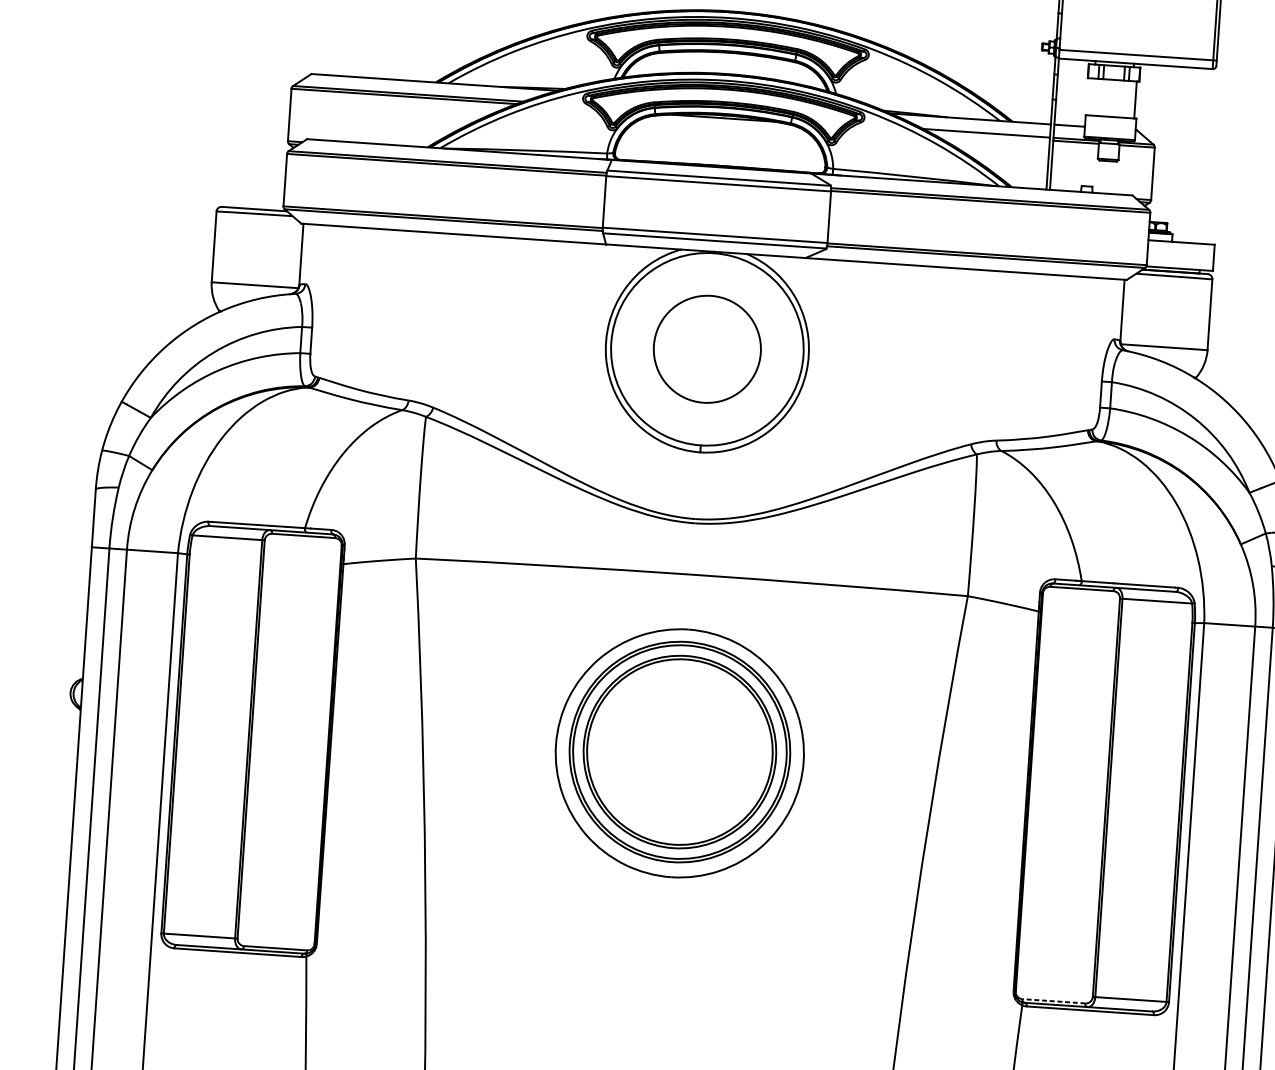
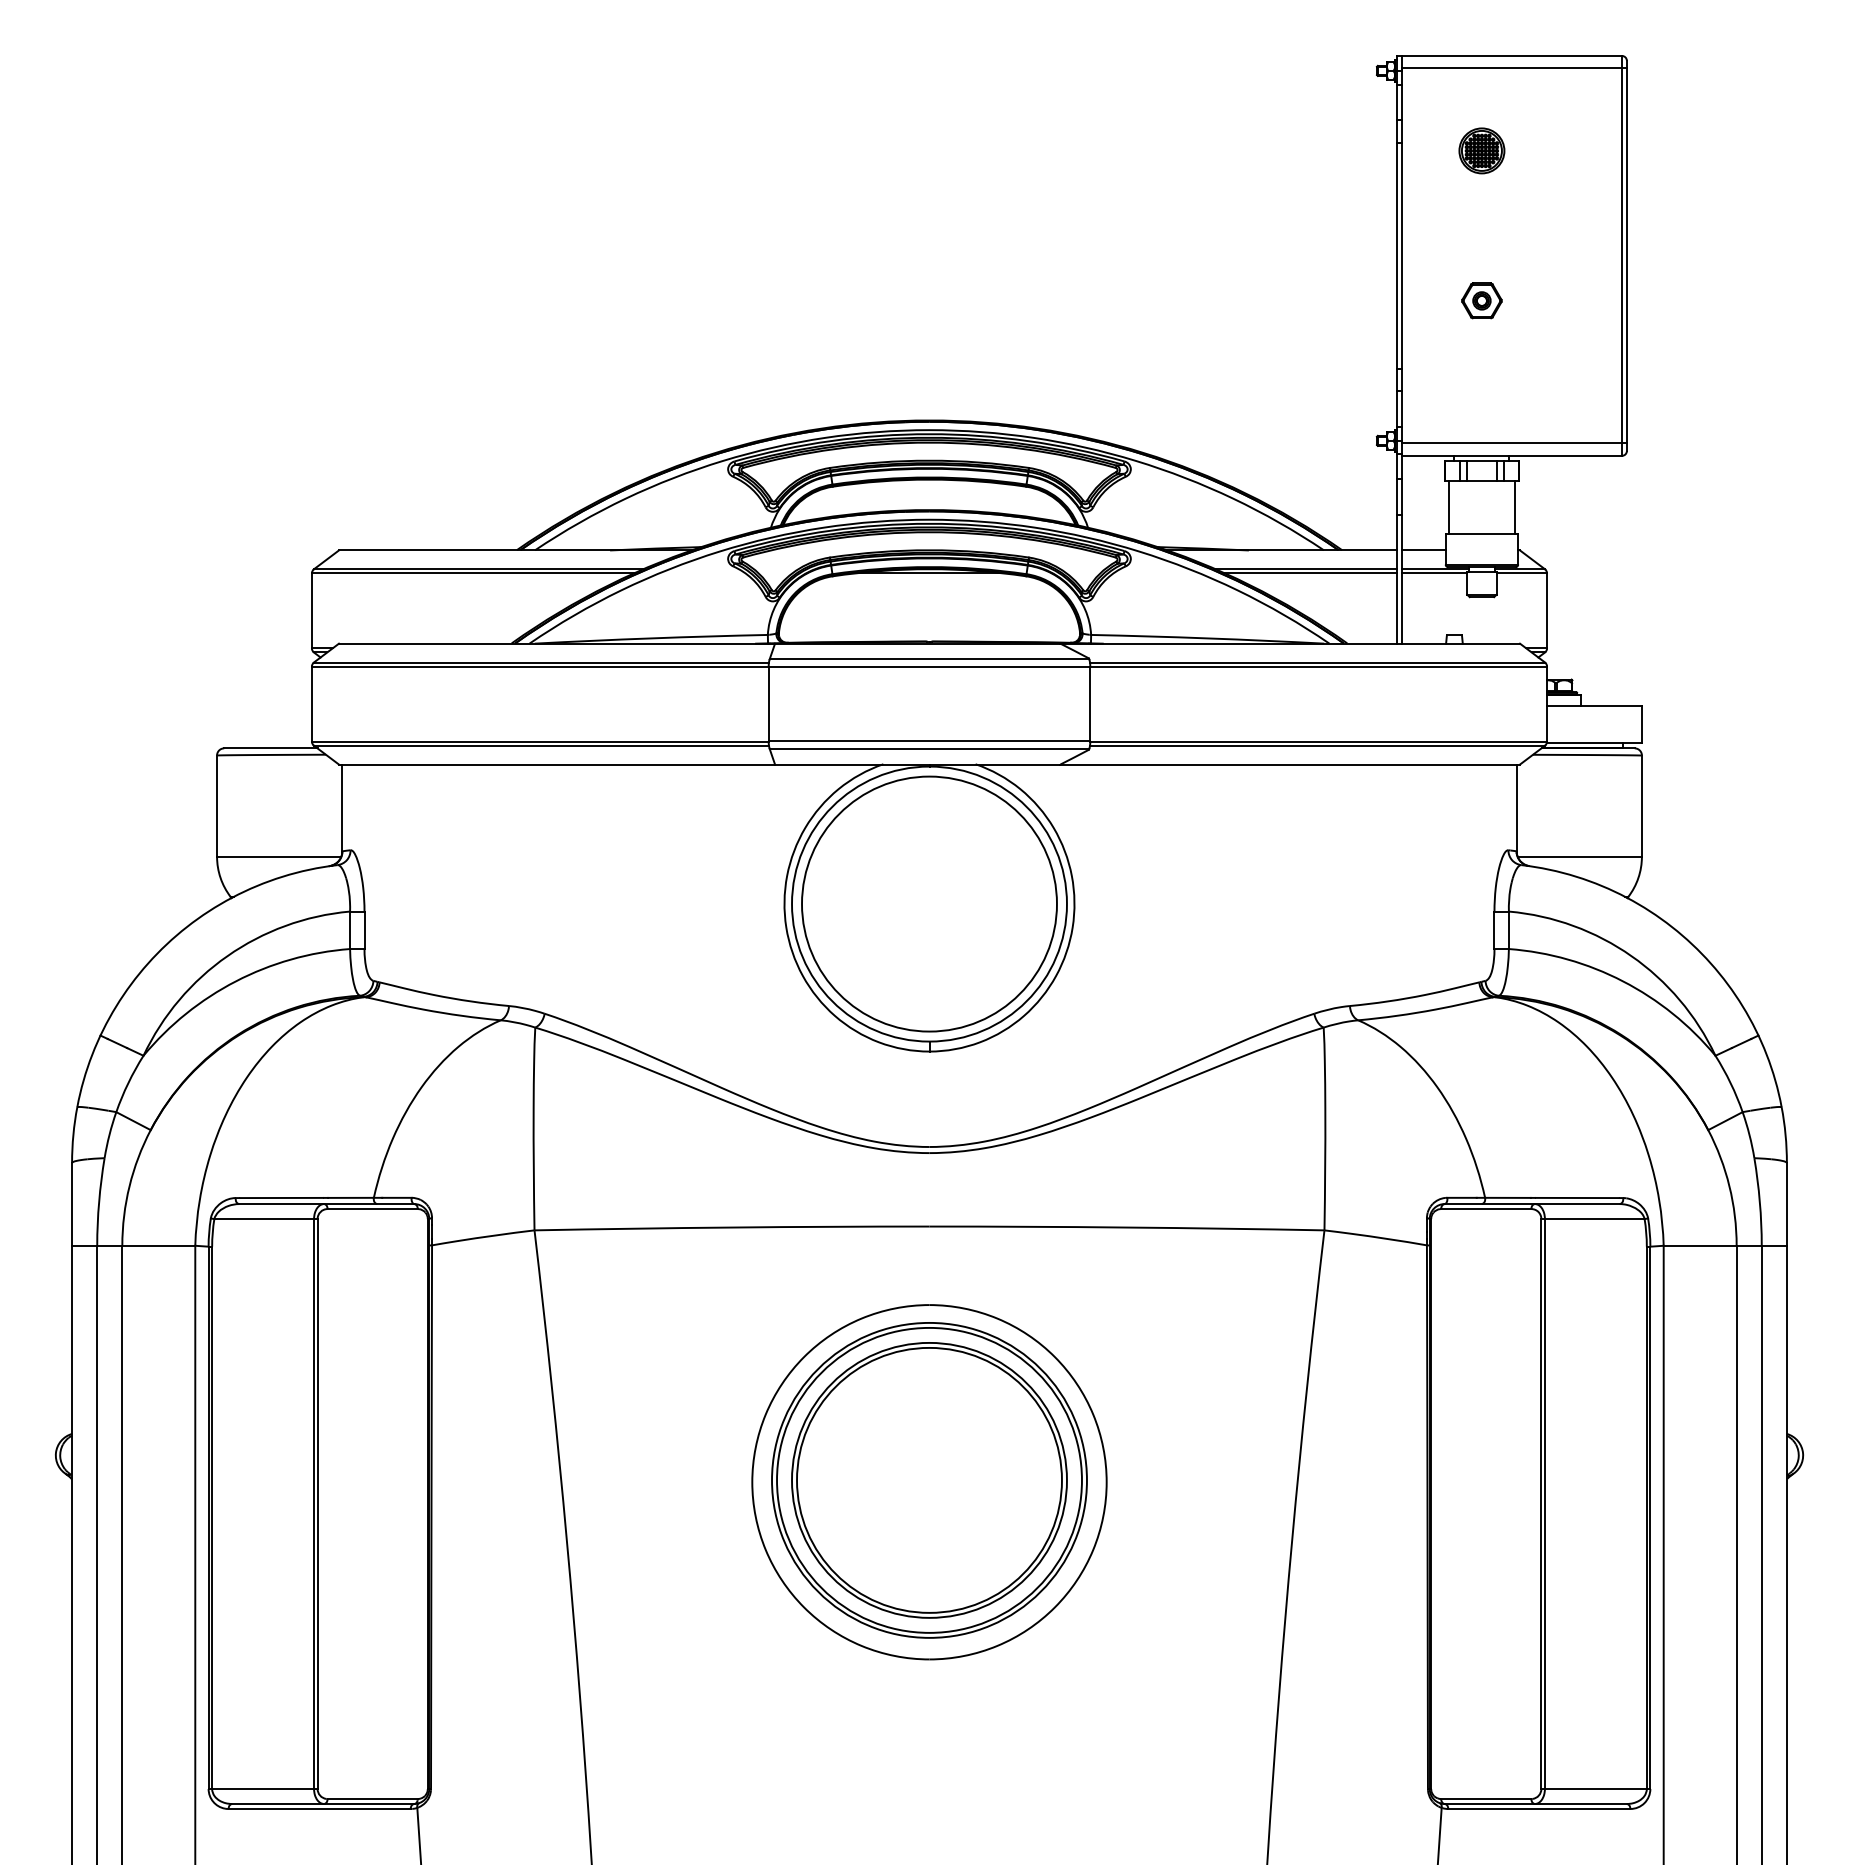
line: (1089, 96) -> (1448, 506), added
line: (989, 136) -> (1310, 573), added
circle: (707, 348) -> (929, 903), size x1.67
line: (1053, 1001) -> (1485, 1799), dashed -> solid

